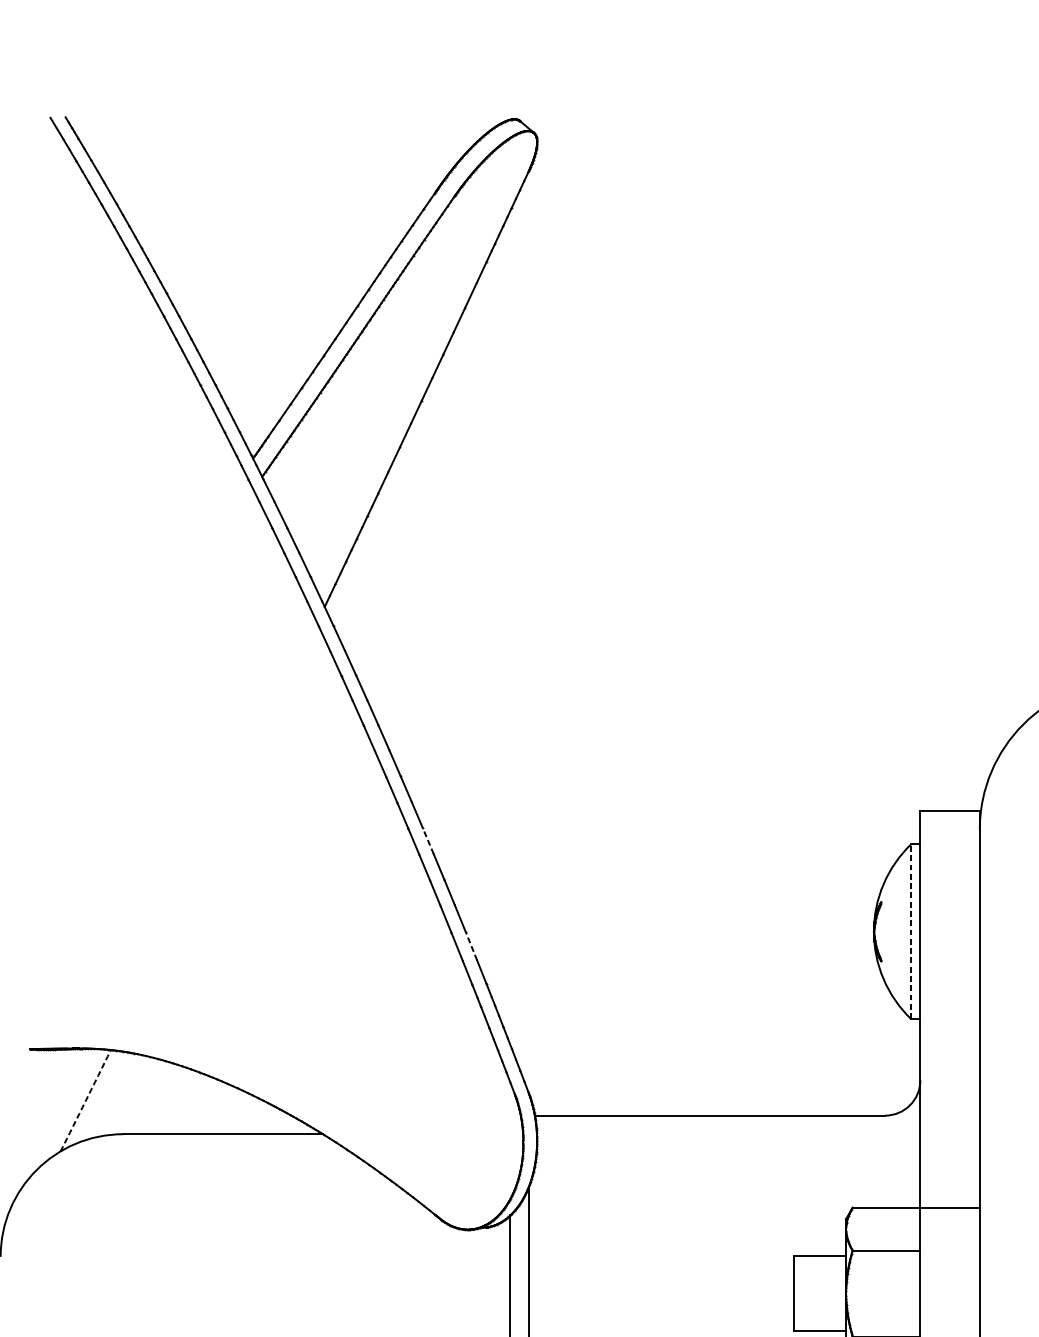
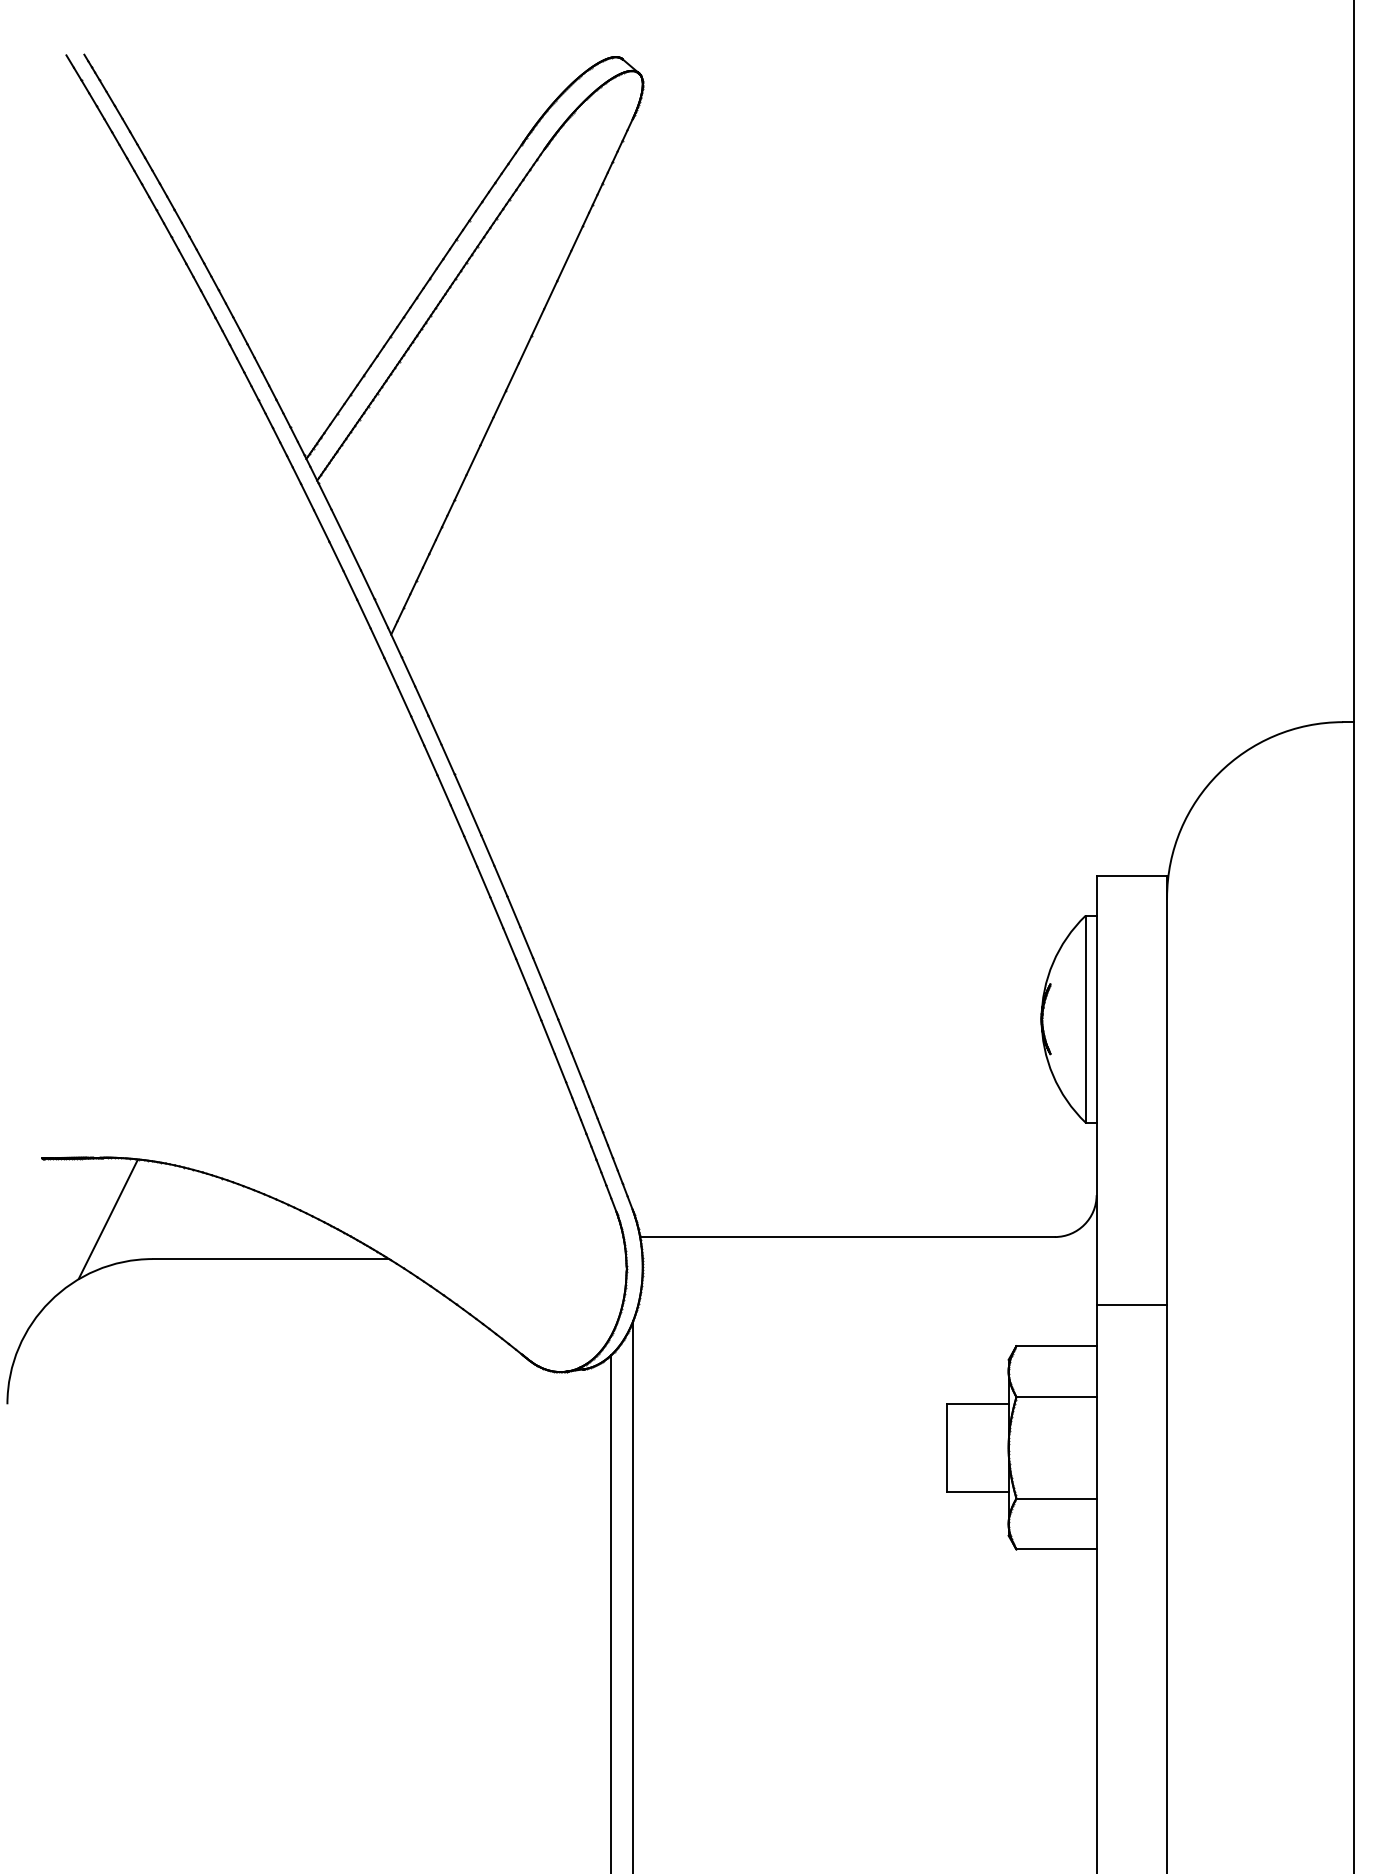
line: (427, 840) -> (513, 911), dashed -> solid
line: (910, 931) -> (1085, 1018), dashed -> solid
line: (471, 945) -> (564, 1035), dashed -> solid
arc: (85, 1100) -> (108, 1219), dashed -> solid
line: (949, 1208) -> (1131, 1304), moved

